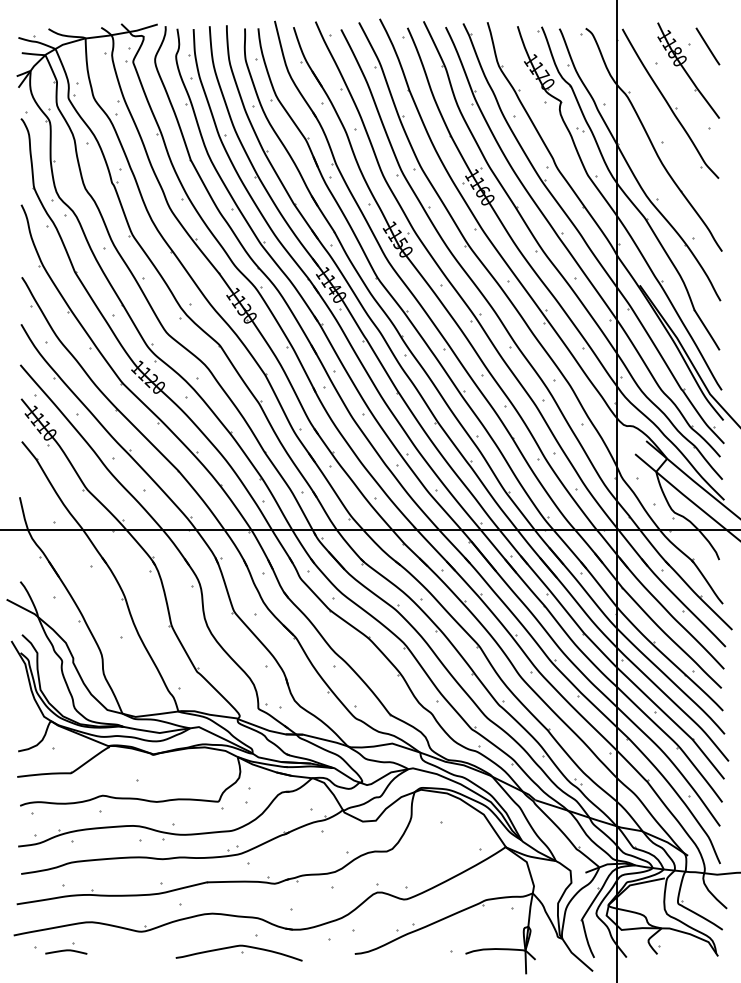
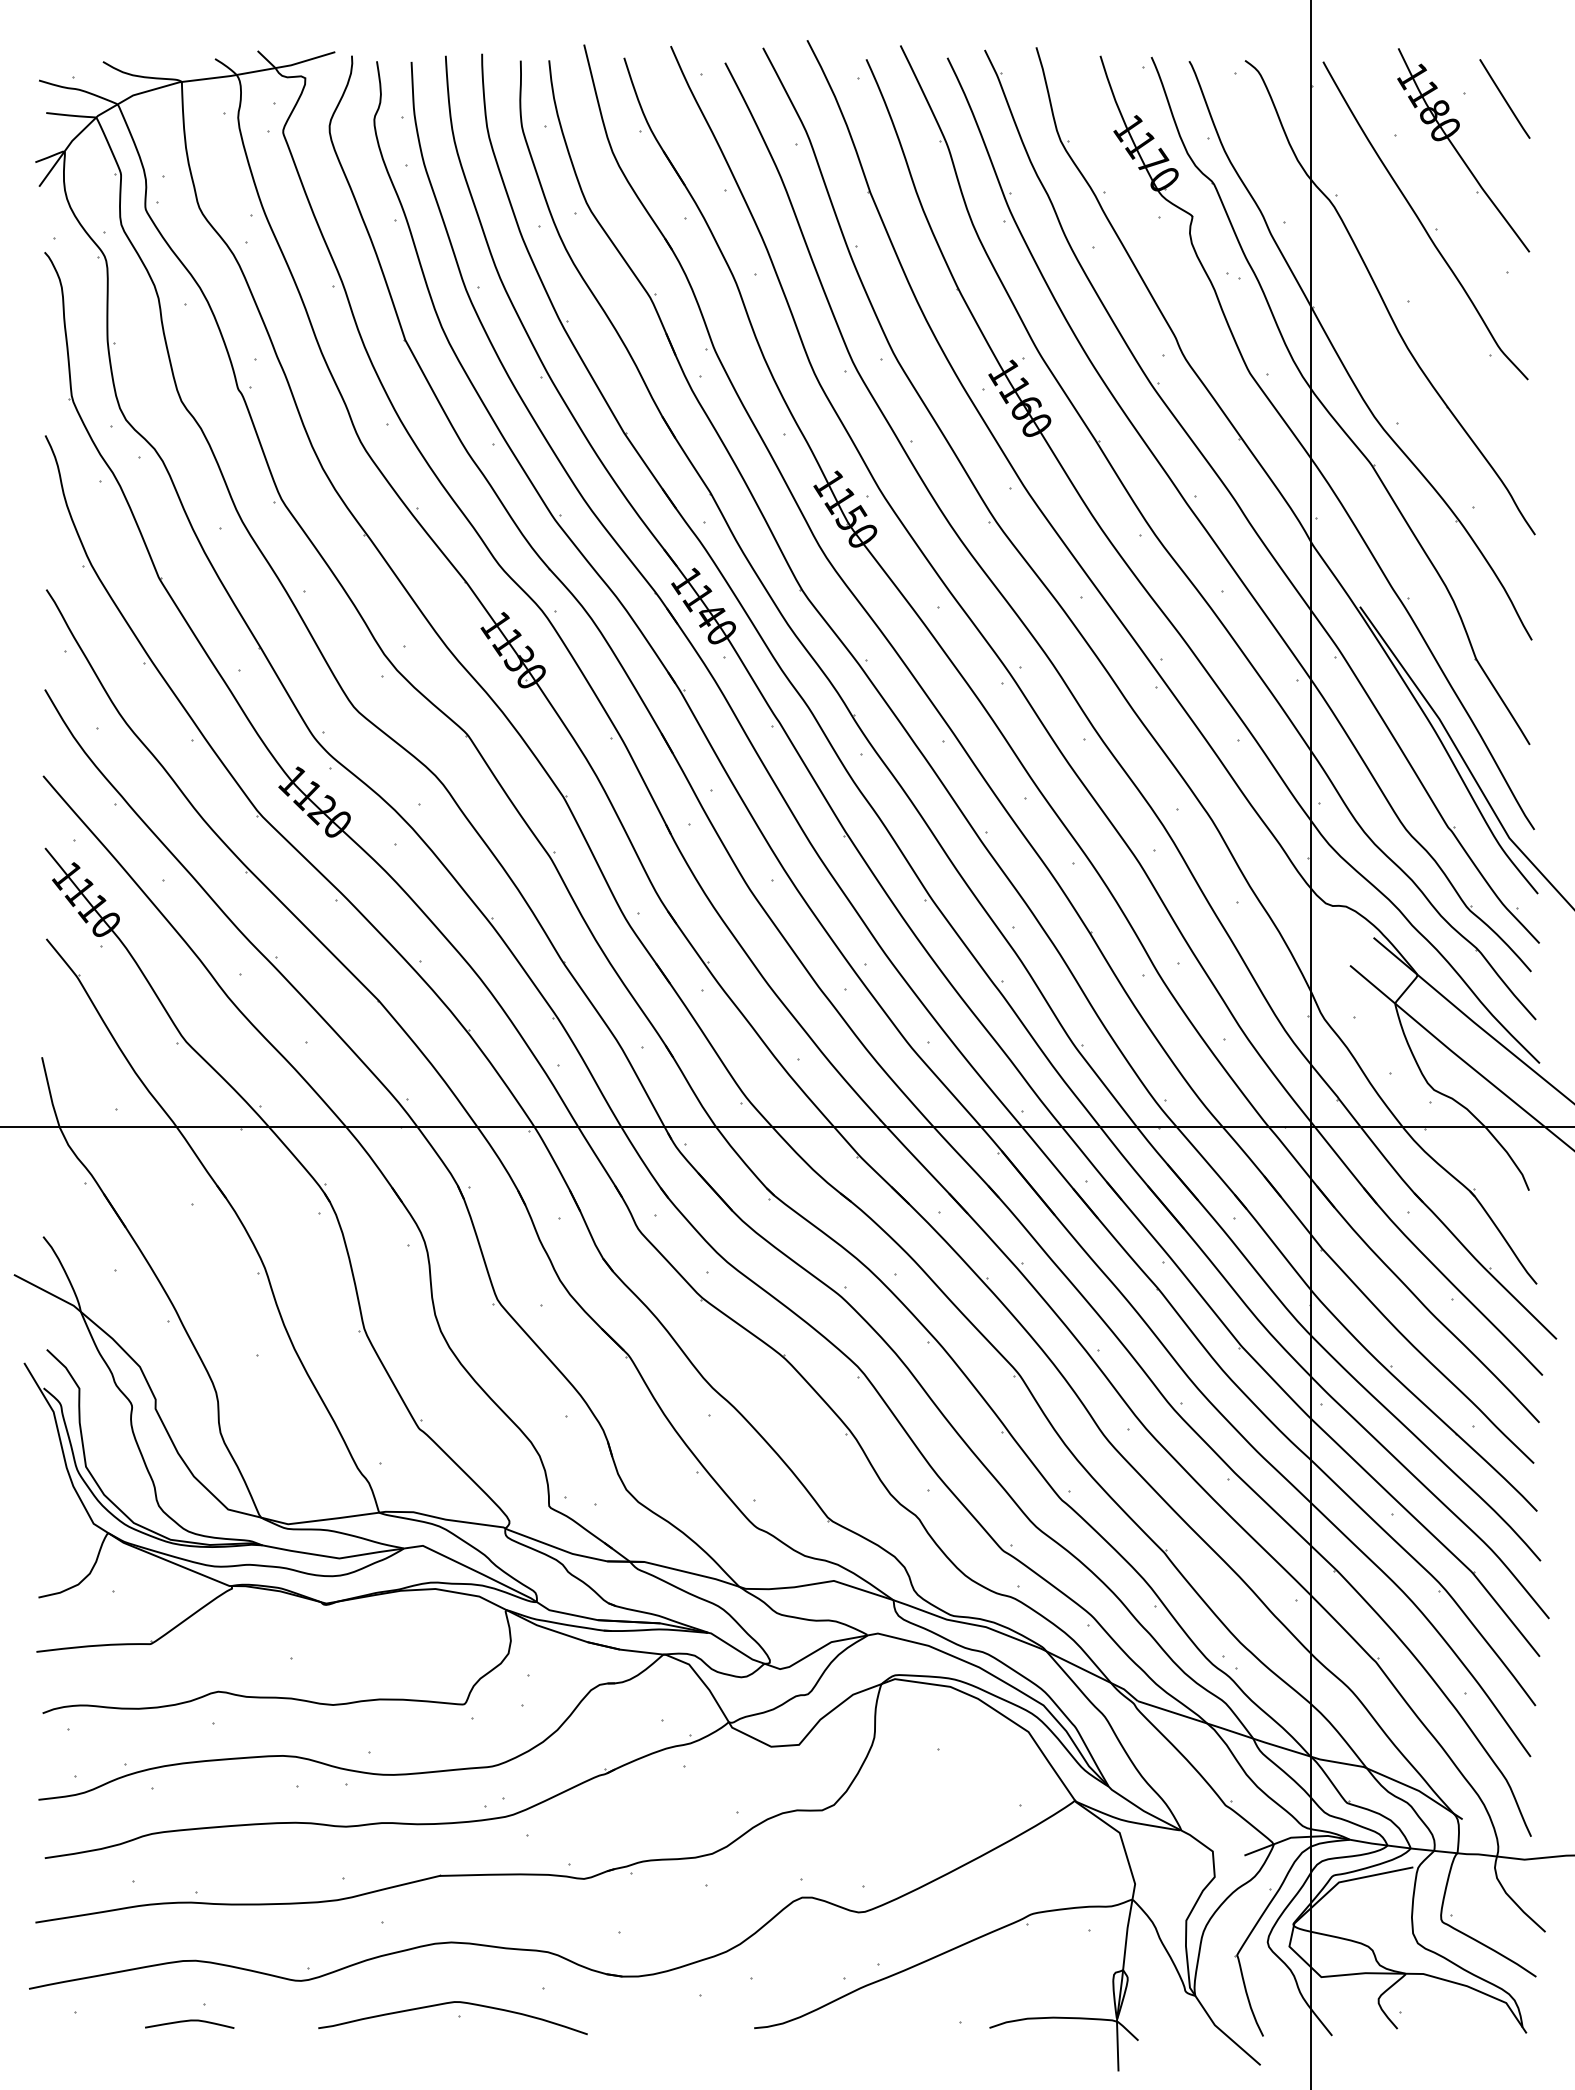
part: (66, 948) -> (190, 2016), moved
part: (238, 952) -> (451, 2016), moved

